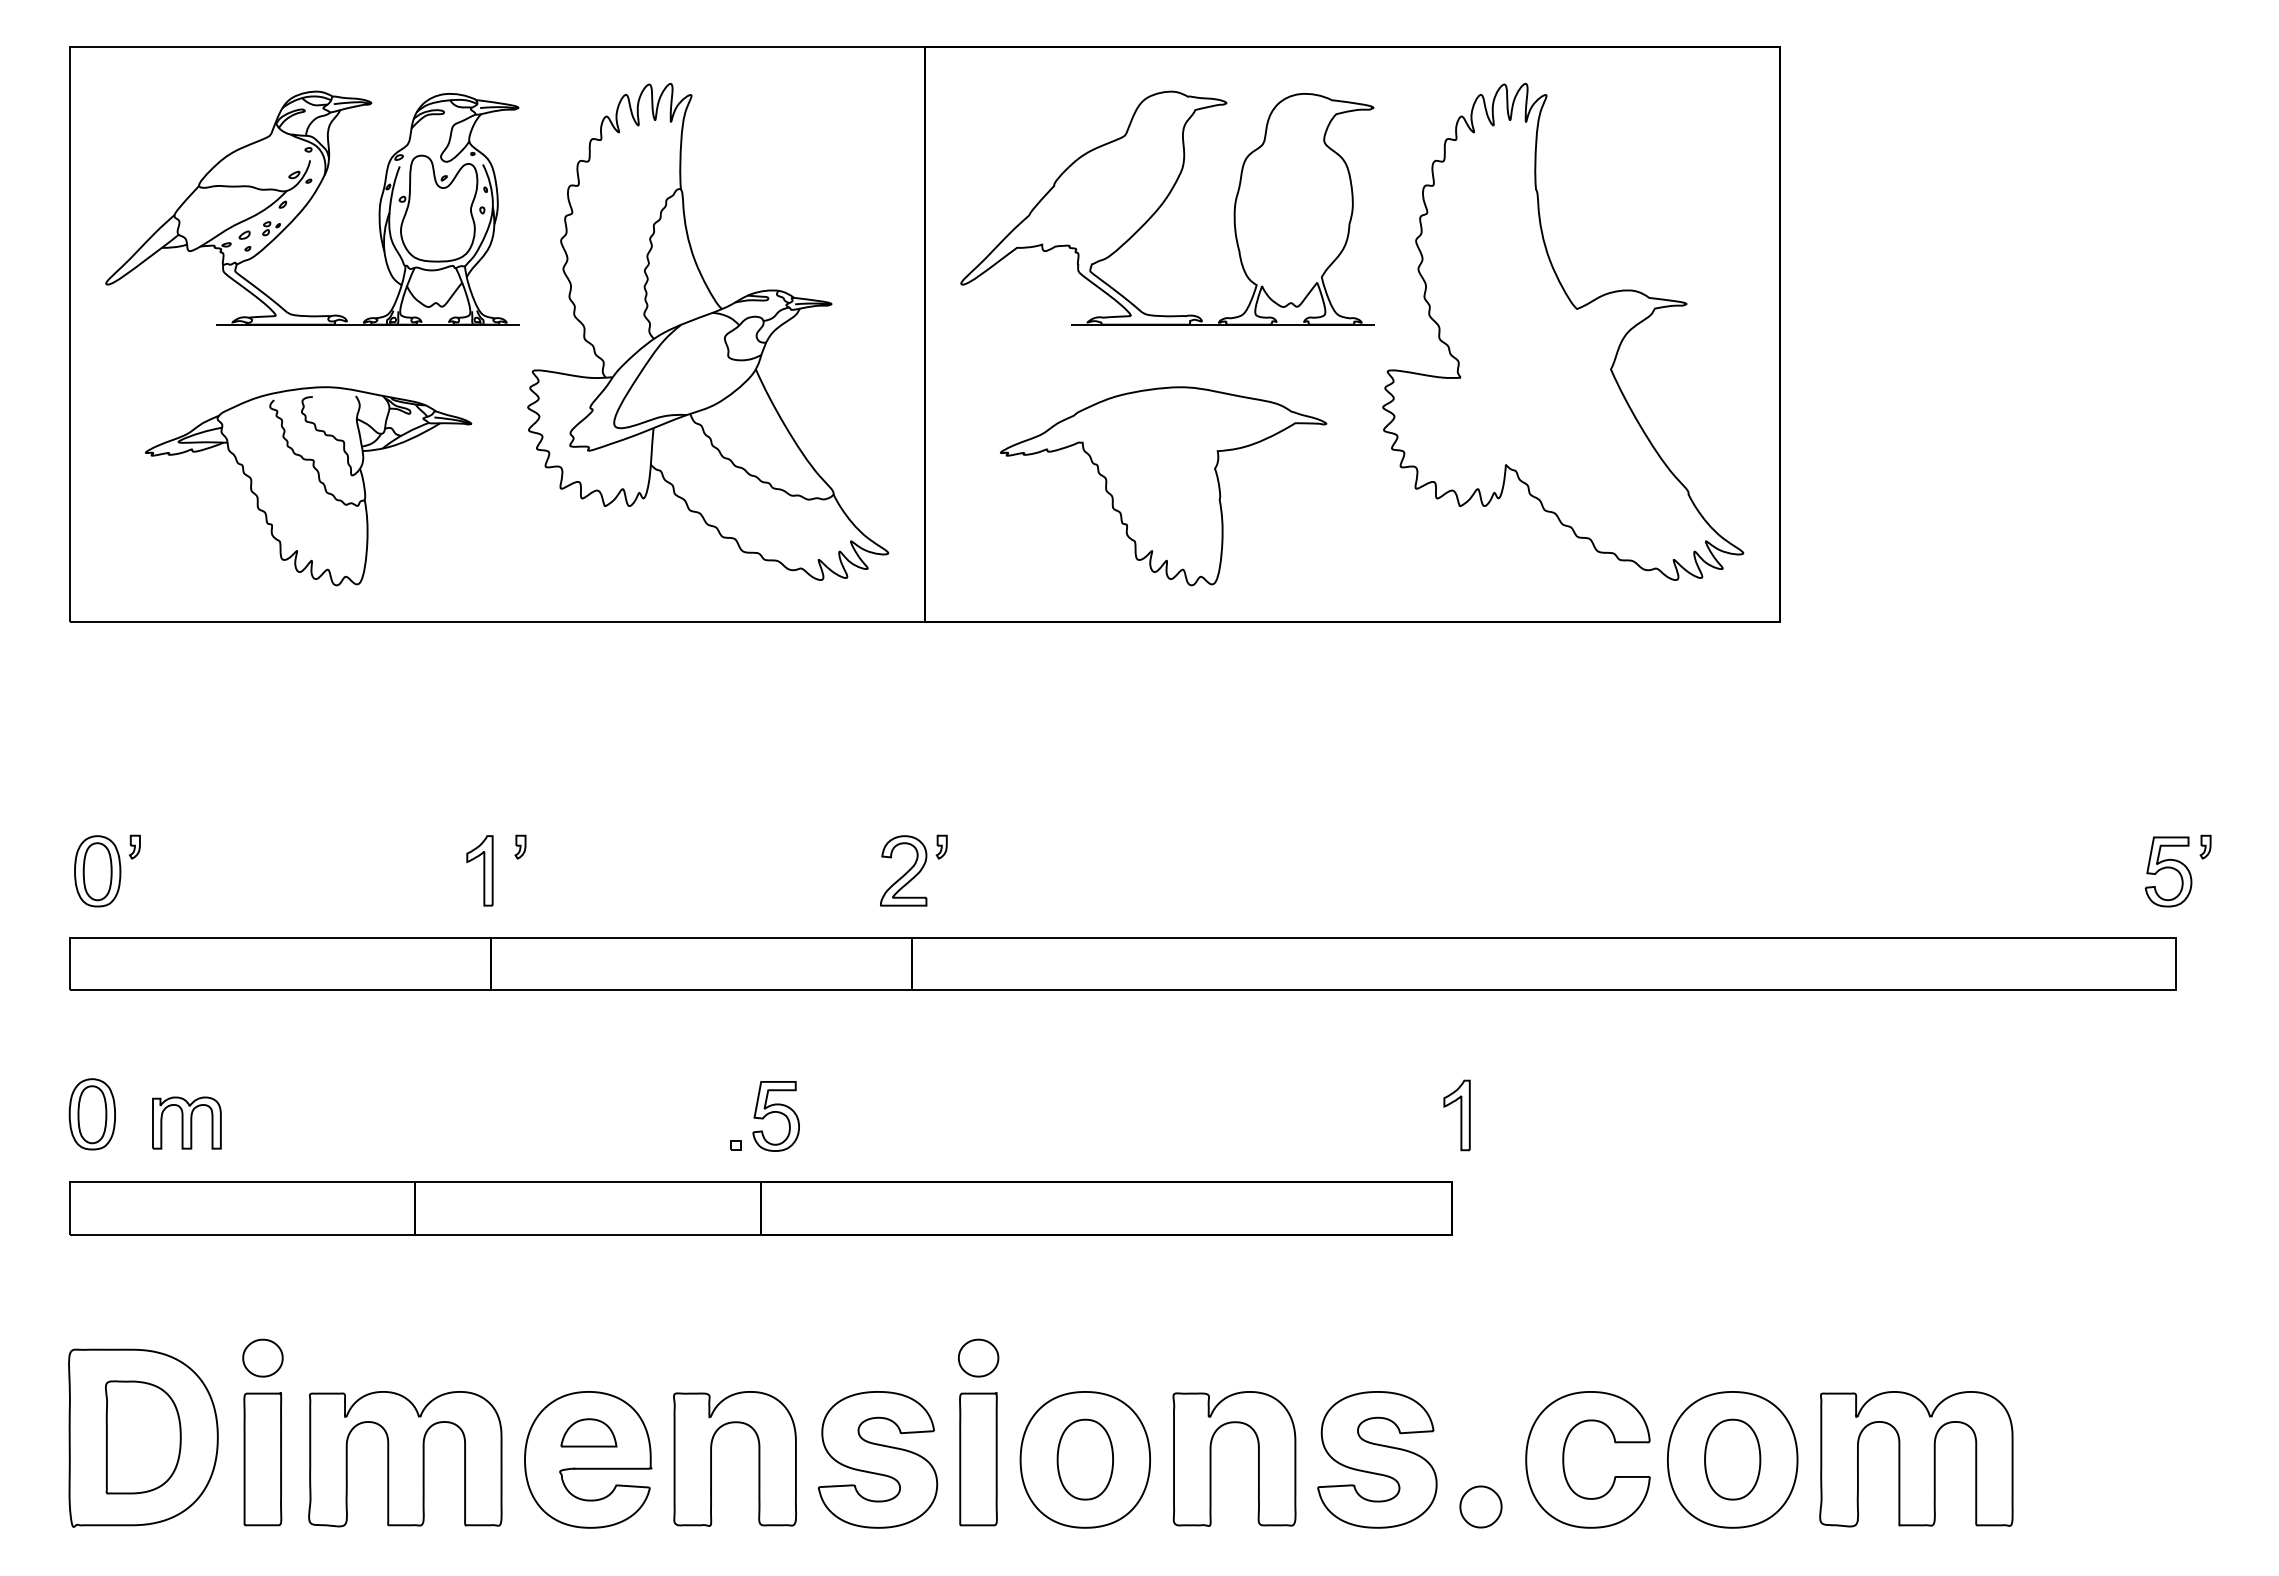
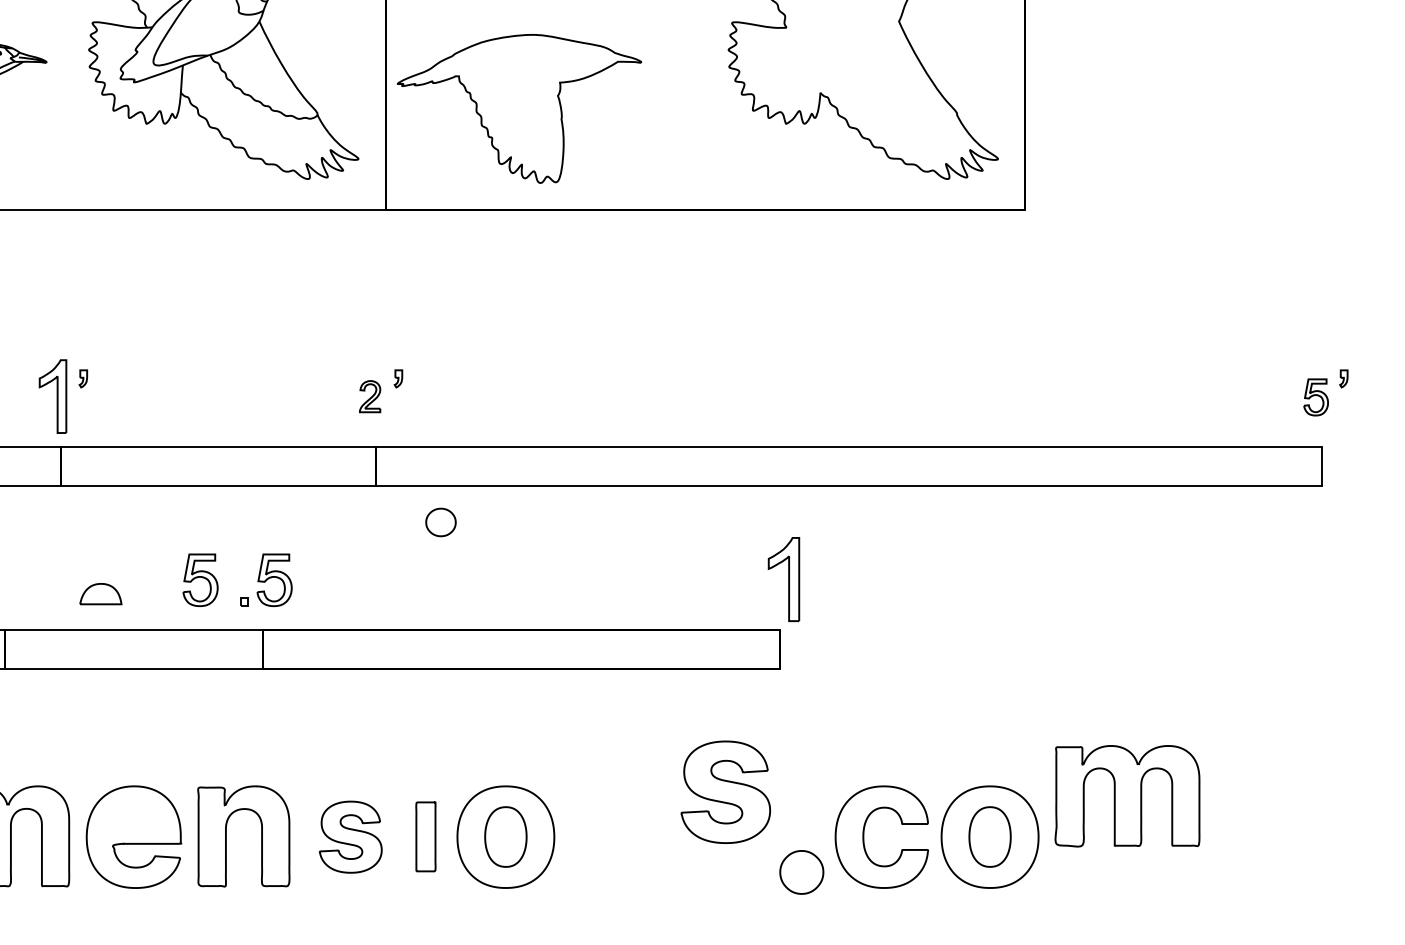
part: (1163, 486) -> (519, 109), moved
part: (479, 870) -> (52, 396), size x1.4
part: (903, 870) -> (369, 396), size x0.6
part: (2168, 871) -> (1316, 397), size x0.7
part: (1456, 1115) -> (783, 579), size x1.6
part: (676, 1116) -> (200, 580), added
part: (978, 1357) -> (440, 521), moved
part: (588, 1432) -> (100, 593), moved
part: (1211, 1458) -> (600, 836), removed
part: (877, 1459) -> (350, 836), size x0.7
part: (978, 1459) -> (425, 836), size x0.7
part: (1377, 1459) -> (725, 792), moved
part: (1916, 1459) -> (1127, 796), moved
part: (1480, 1506) -> (801, 872), size x1.4

